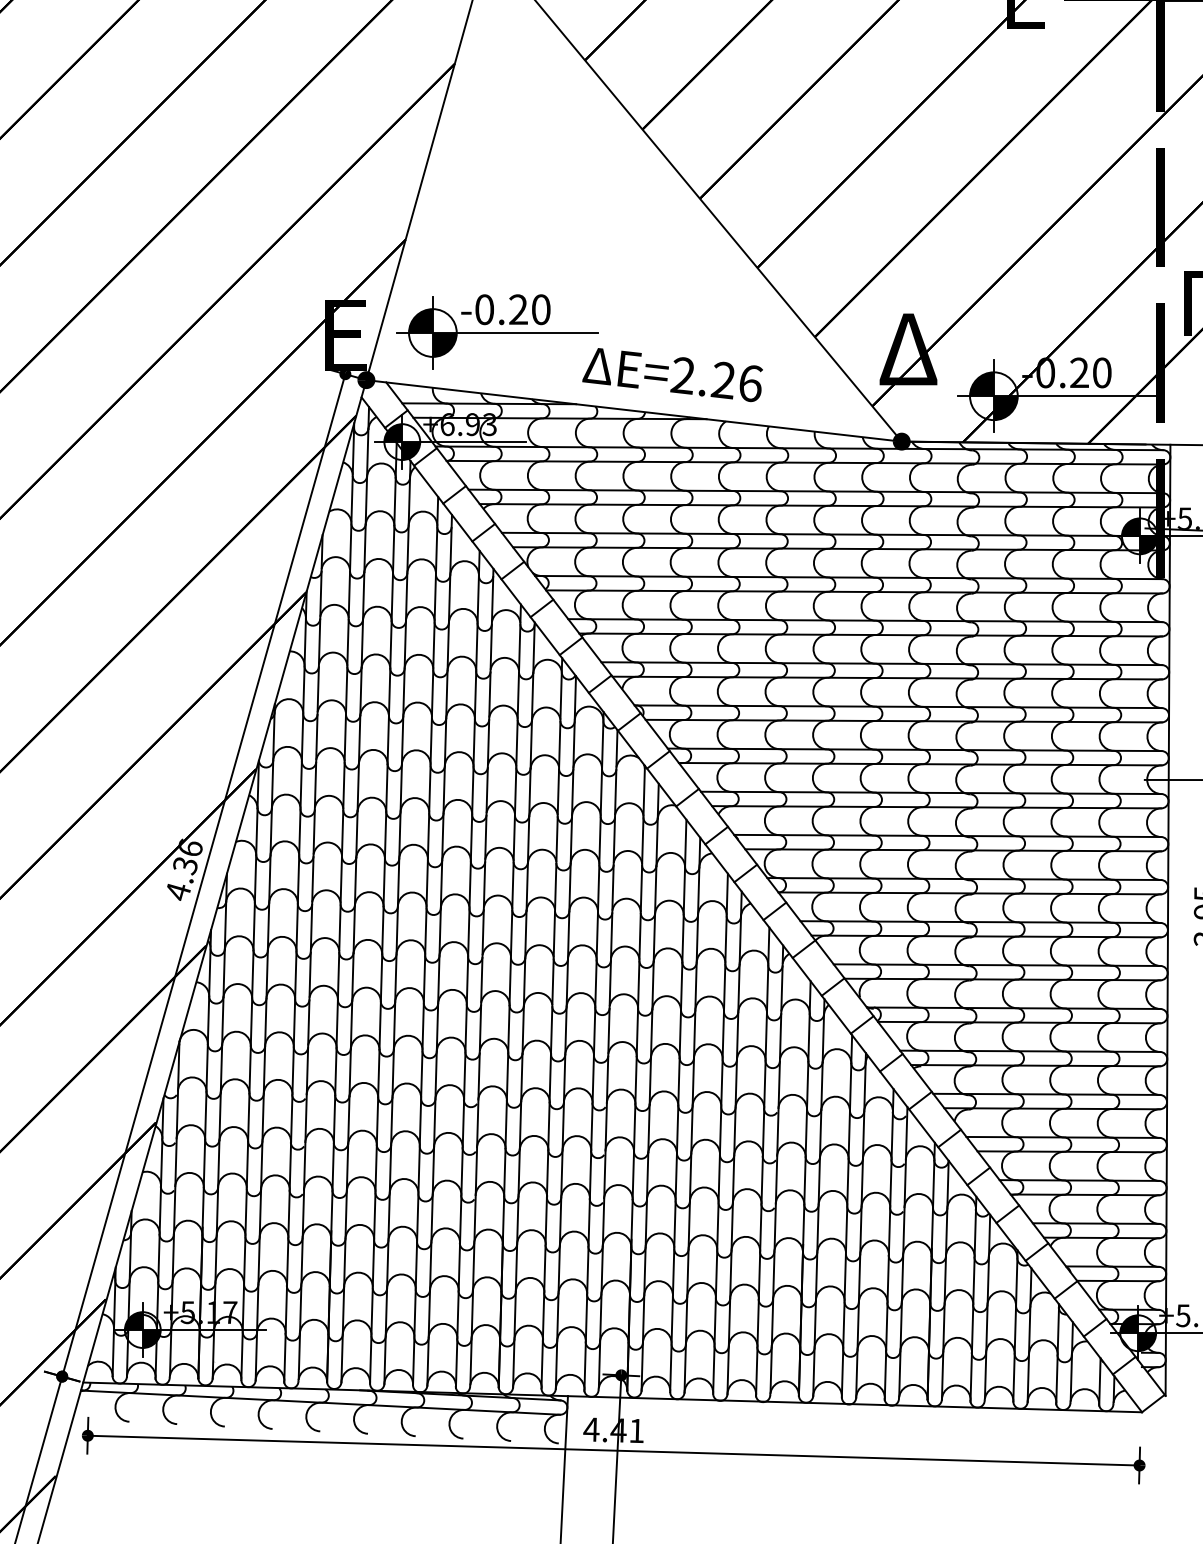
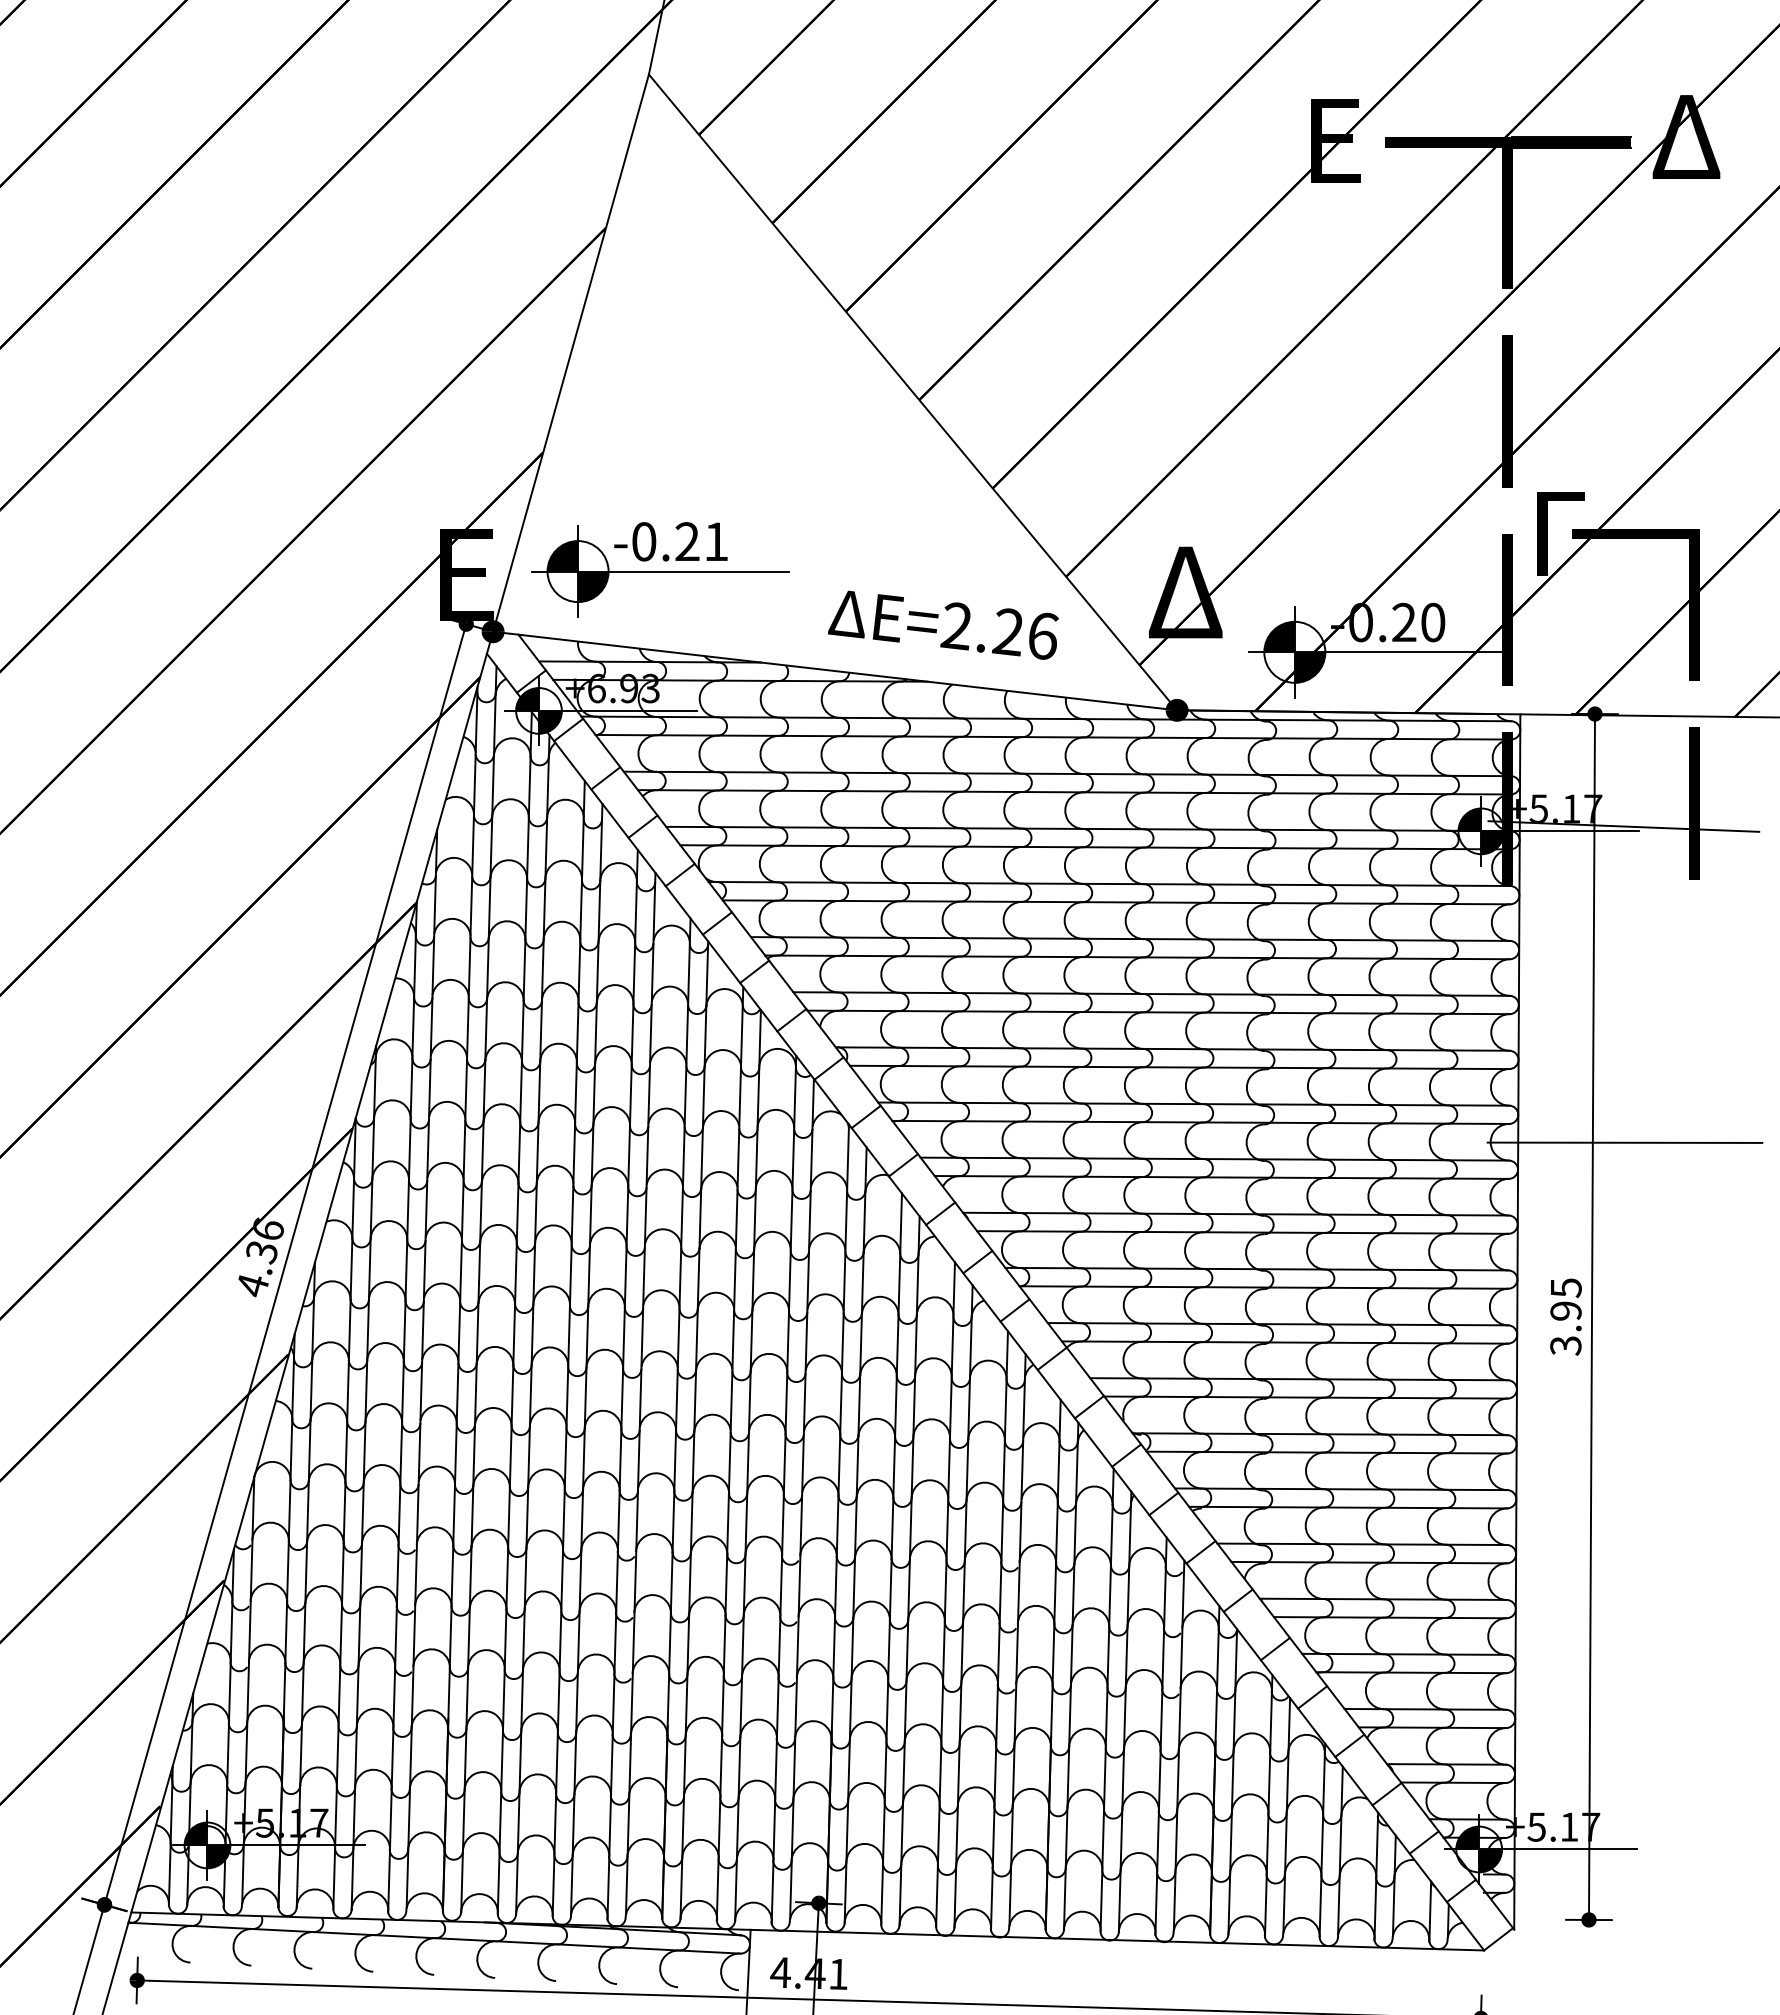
text: (541, 309) -> (716, 541), -0.20 -> -0.21
text: (672, 374) -> (943, 624), moved

